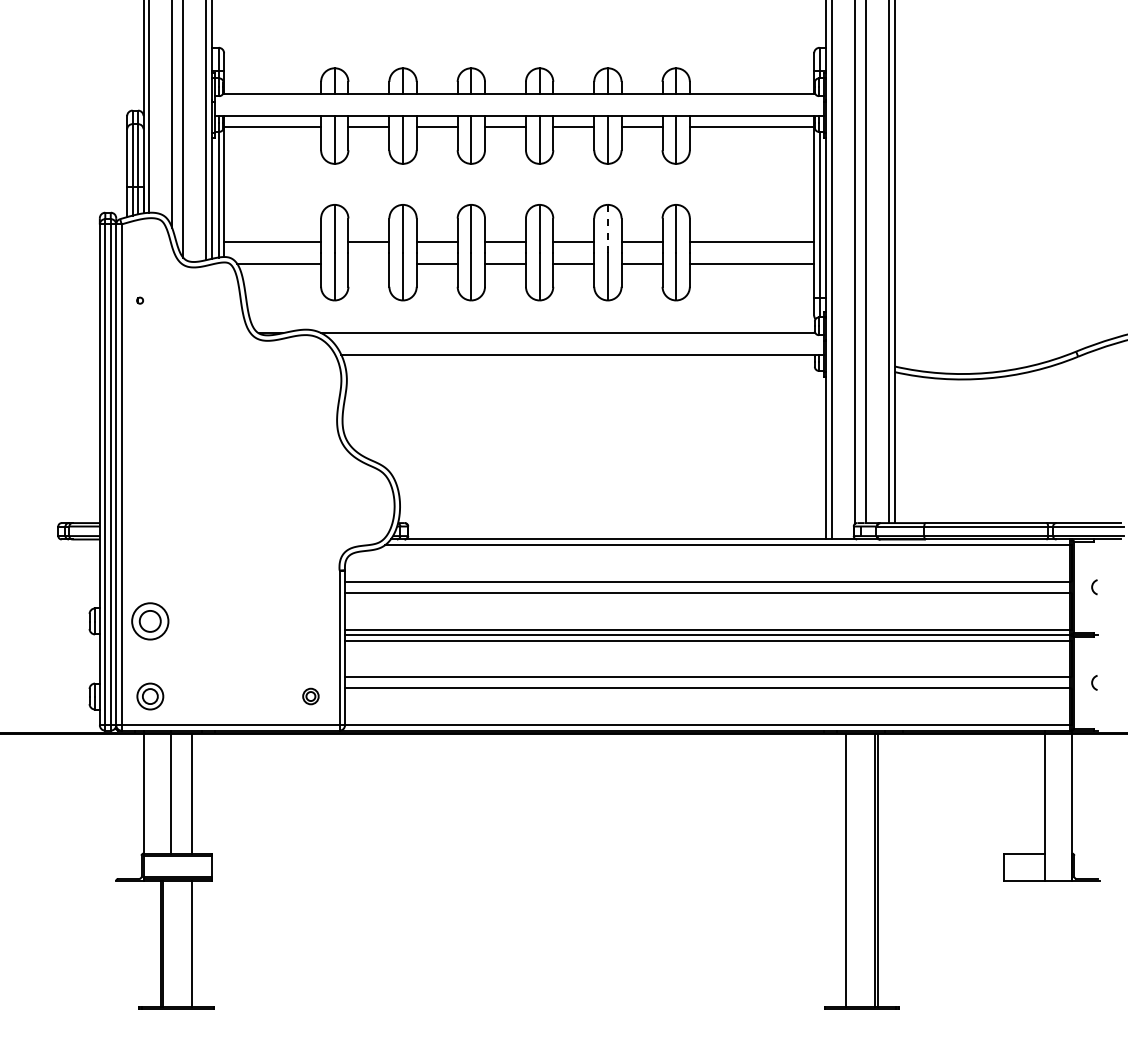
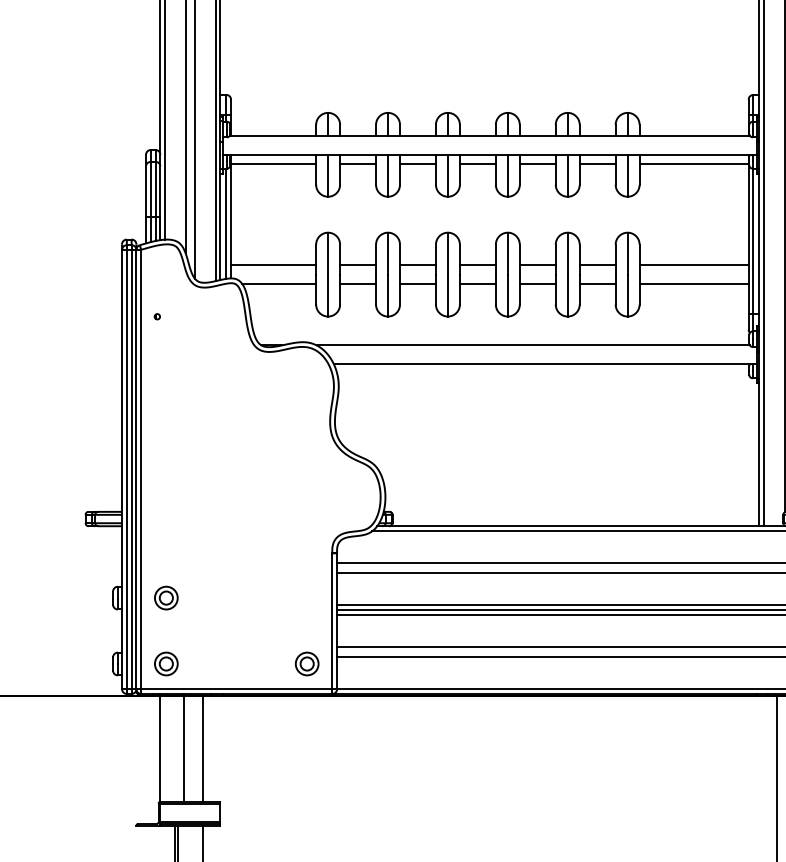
line: (607, 228) -> (567, 253), dashed -> solid
line: (368, 263) -> (357, 284), added
part: (150, 621) -> (166, 598), size x0.71
part: (310, 696) -> (306, 663), size x1.67

